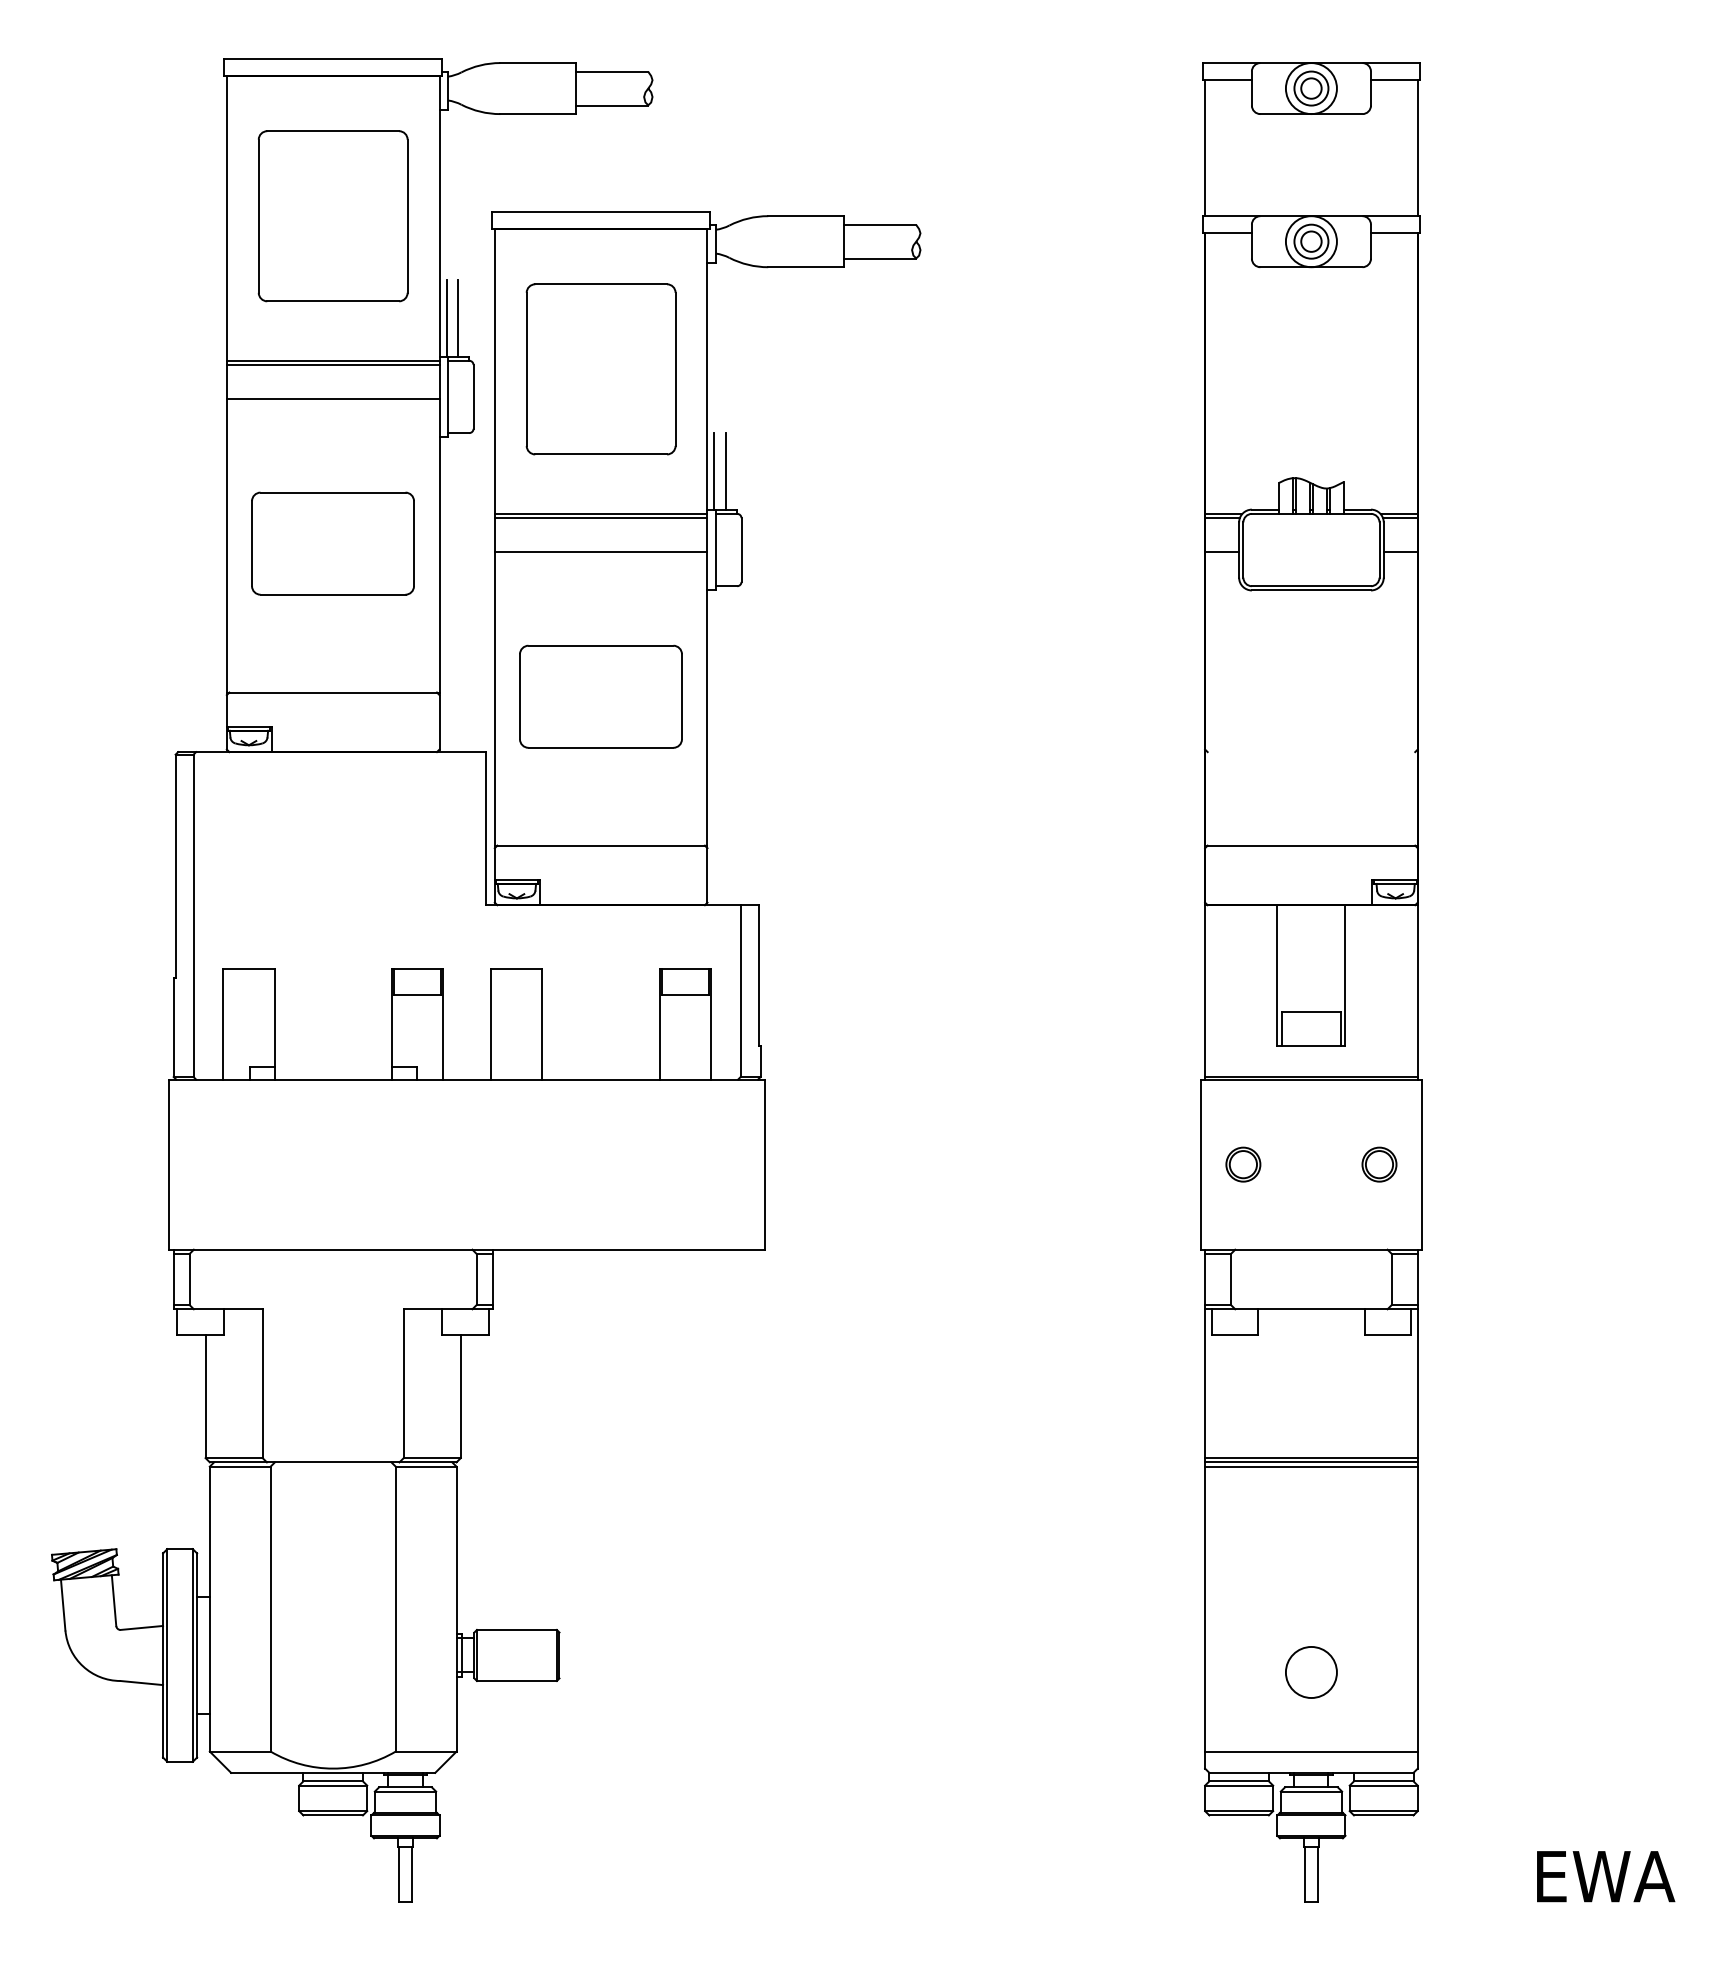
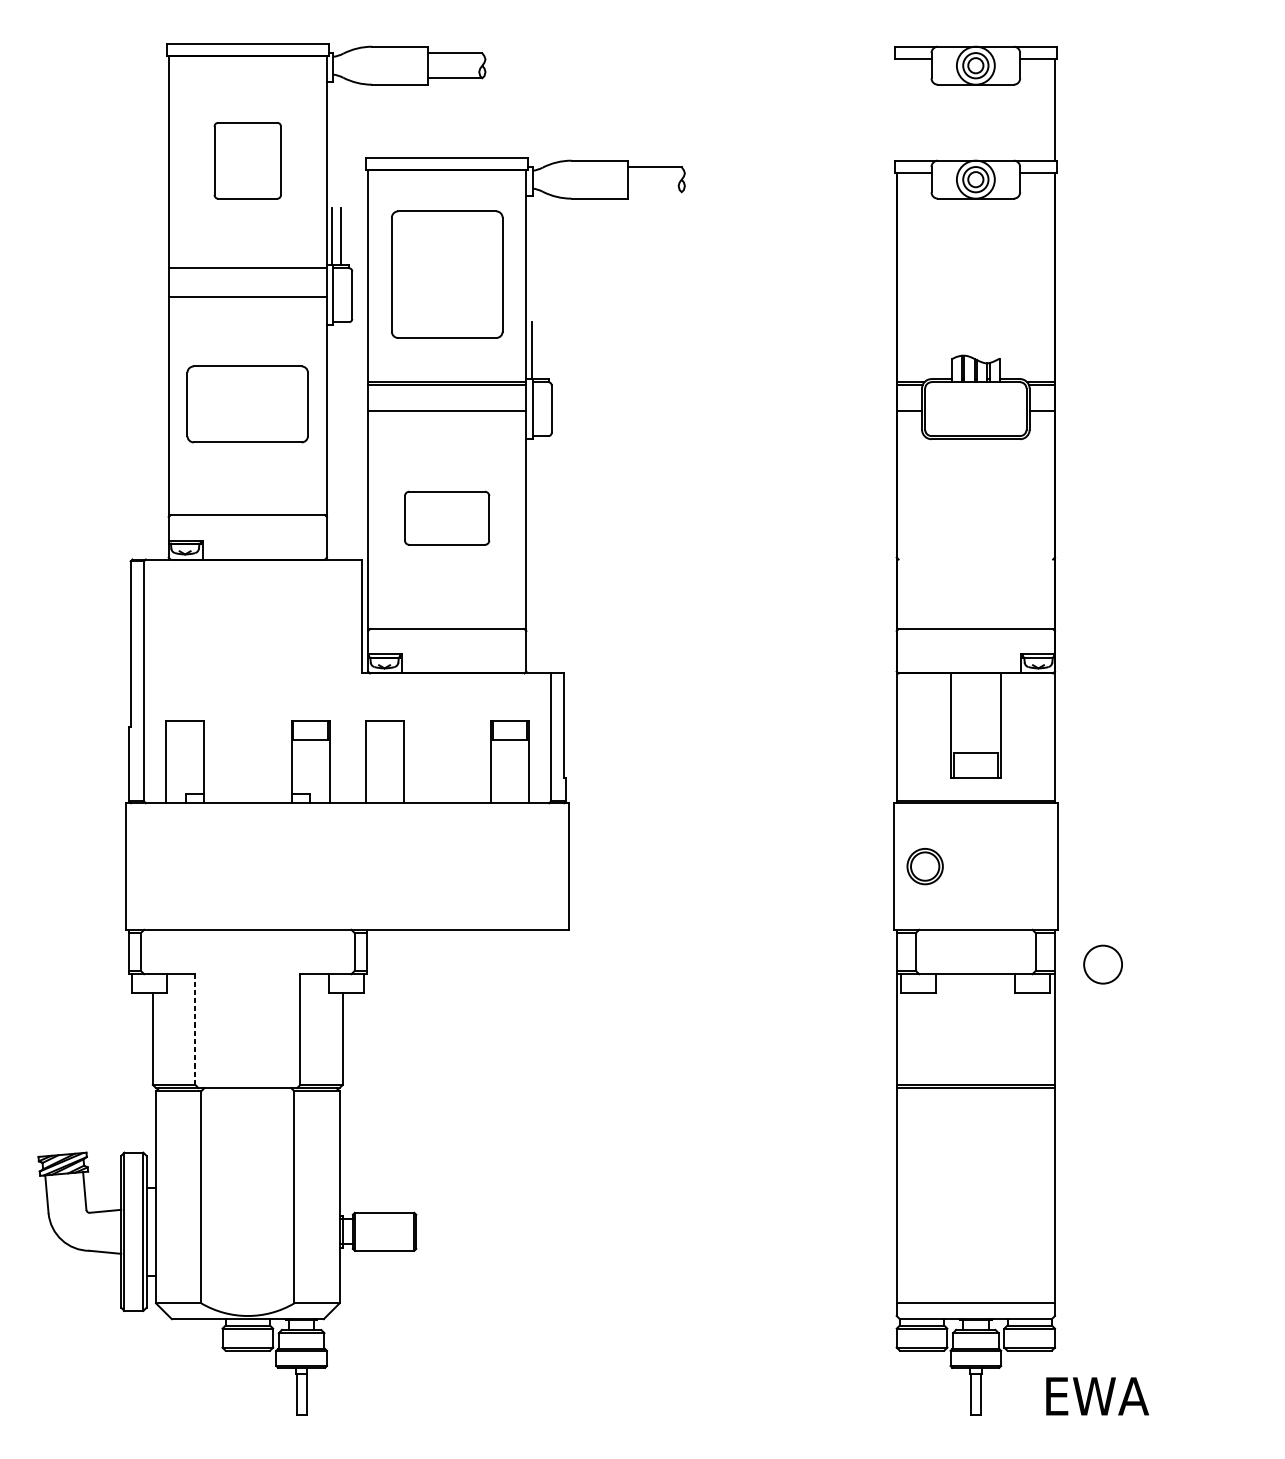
line: (1205, 148) -> (897, 110), removed
part: (332, 216) -> (247, 160), size x0.6
line: (879, 258) -> (654, 192), removed
line: (332, 365) -> (247, 271), removed
line: (726, 470) -> (540, 349), removed
part: (600, 696) -> (446, 518), size x0.7
part: (1243, 1164) -> (925, 866), size x1.4
part: (1379, 1164) -> (1026, 866), removed
line: (262, 1383) -> (195, 1029), solid -> dashed
line: (1311, 1466) -> (975, 1091), removed
circle: (1311, 1672) -> (1103, 964), moved
text: (1606, 1876) -> (1097, 1396), moved

